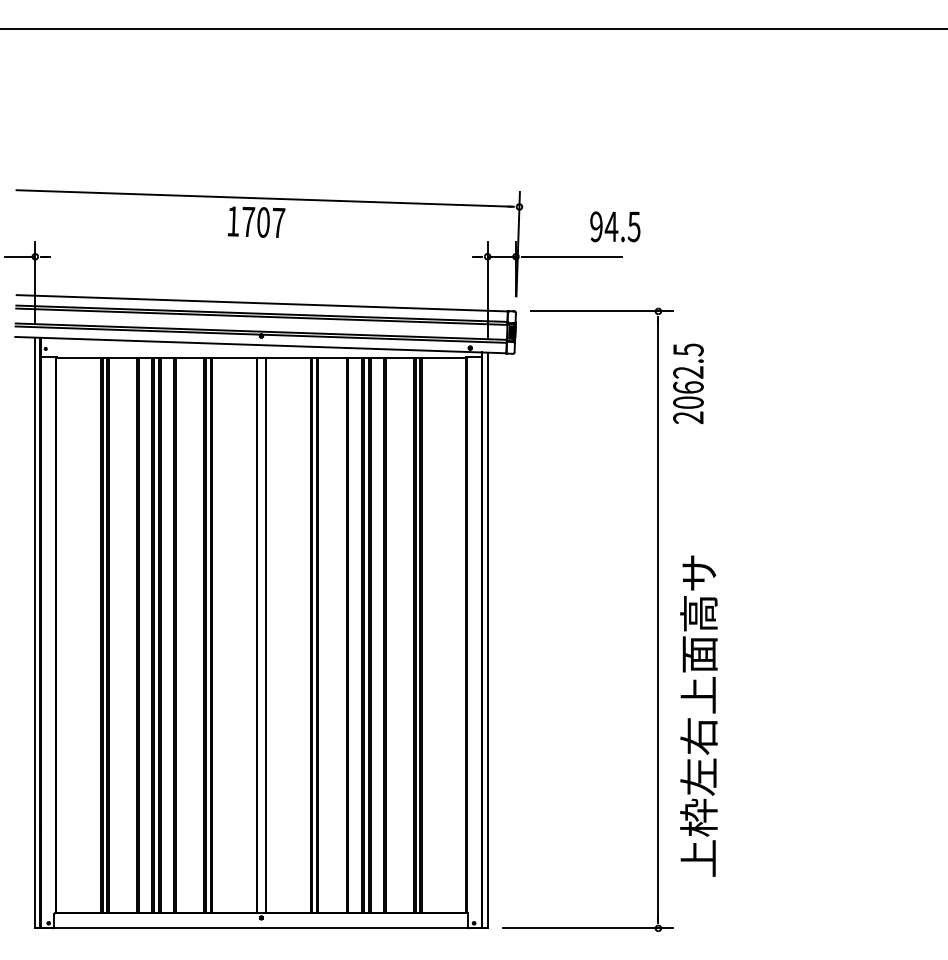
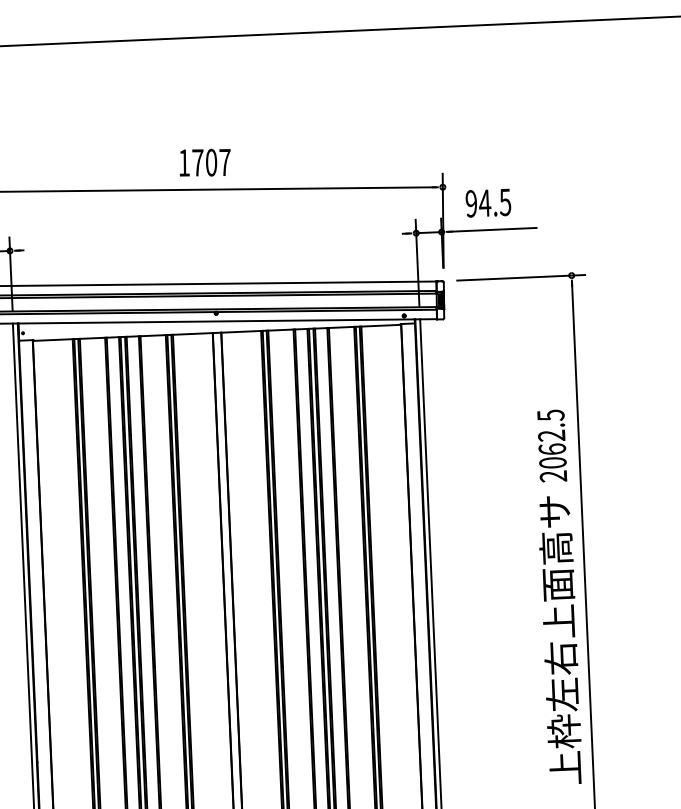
text: (256, 221) -> (205, 162), moved
text: (615, 226) -> (488, 202), moved
text: (688, 383) -> (552, 445), moved
text: (698, 715) -> (559, 639), moved

